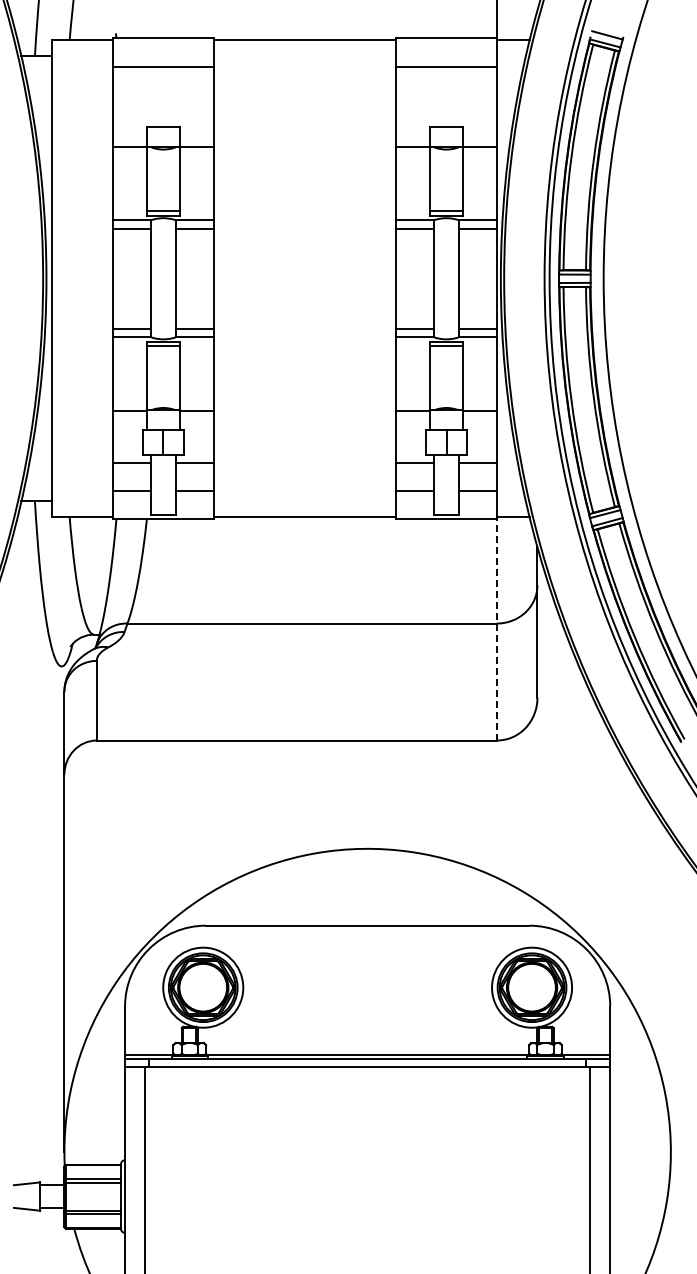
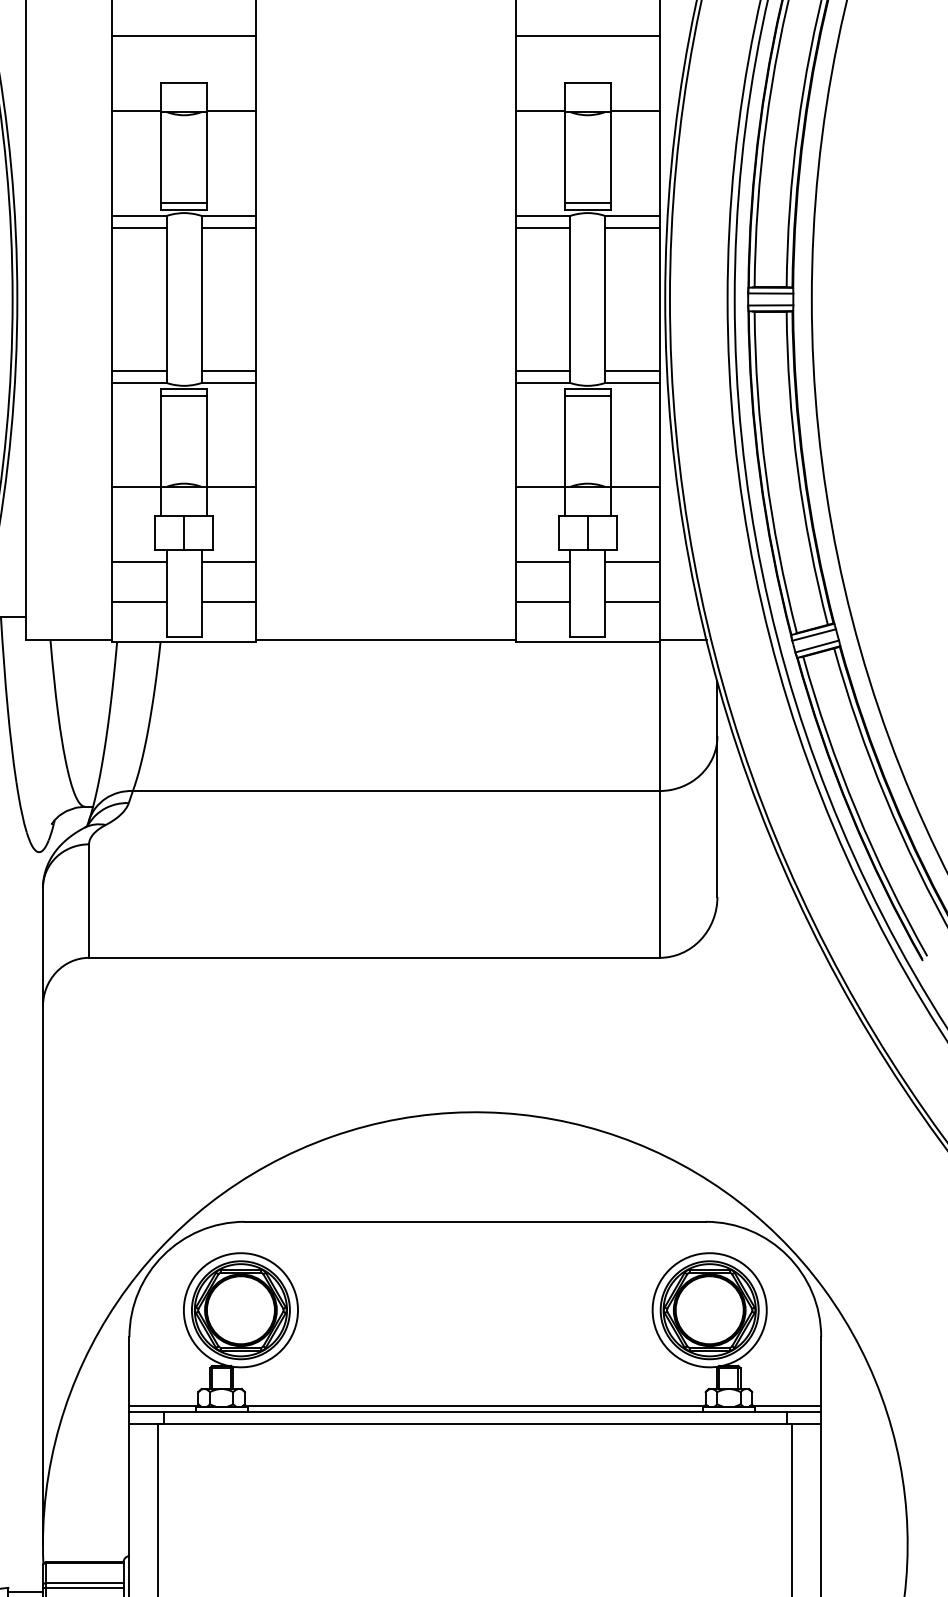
line: (163, 94) -> (184, 36), added
line: (446, 94) -> (587, 36), added
line: (497, 629) -> (660, 799), dashed -> solid

